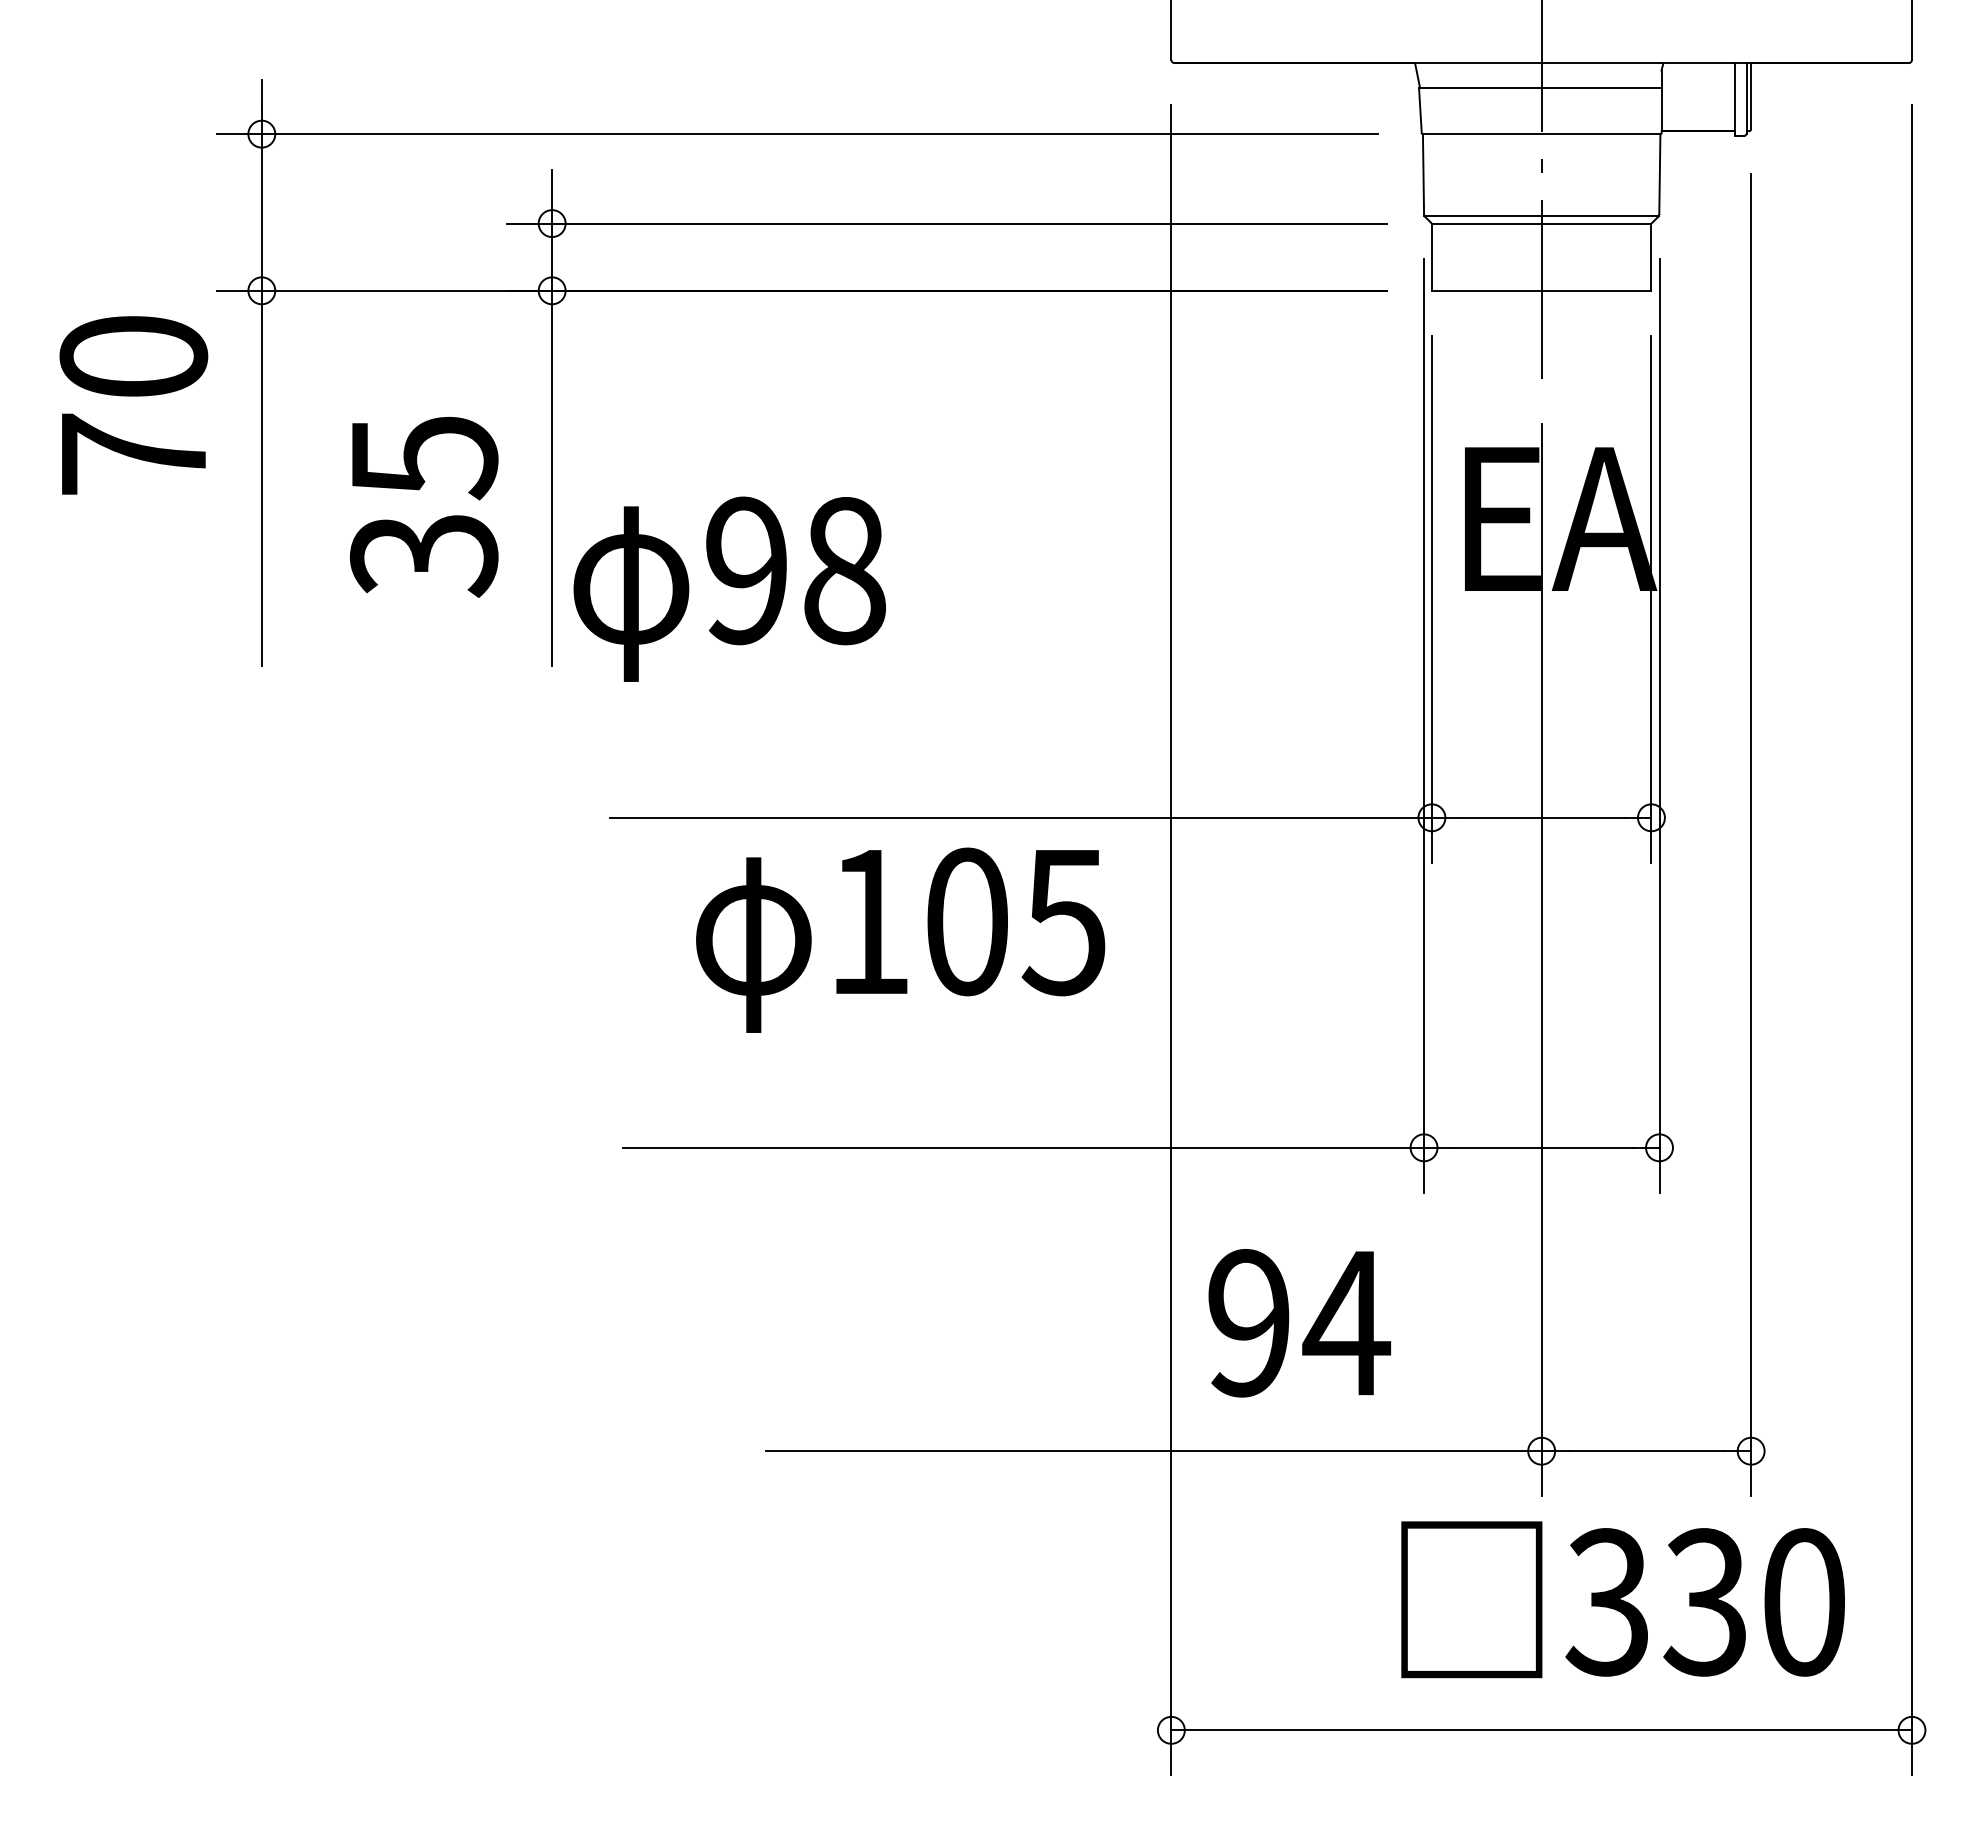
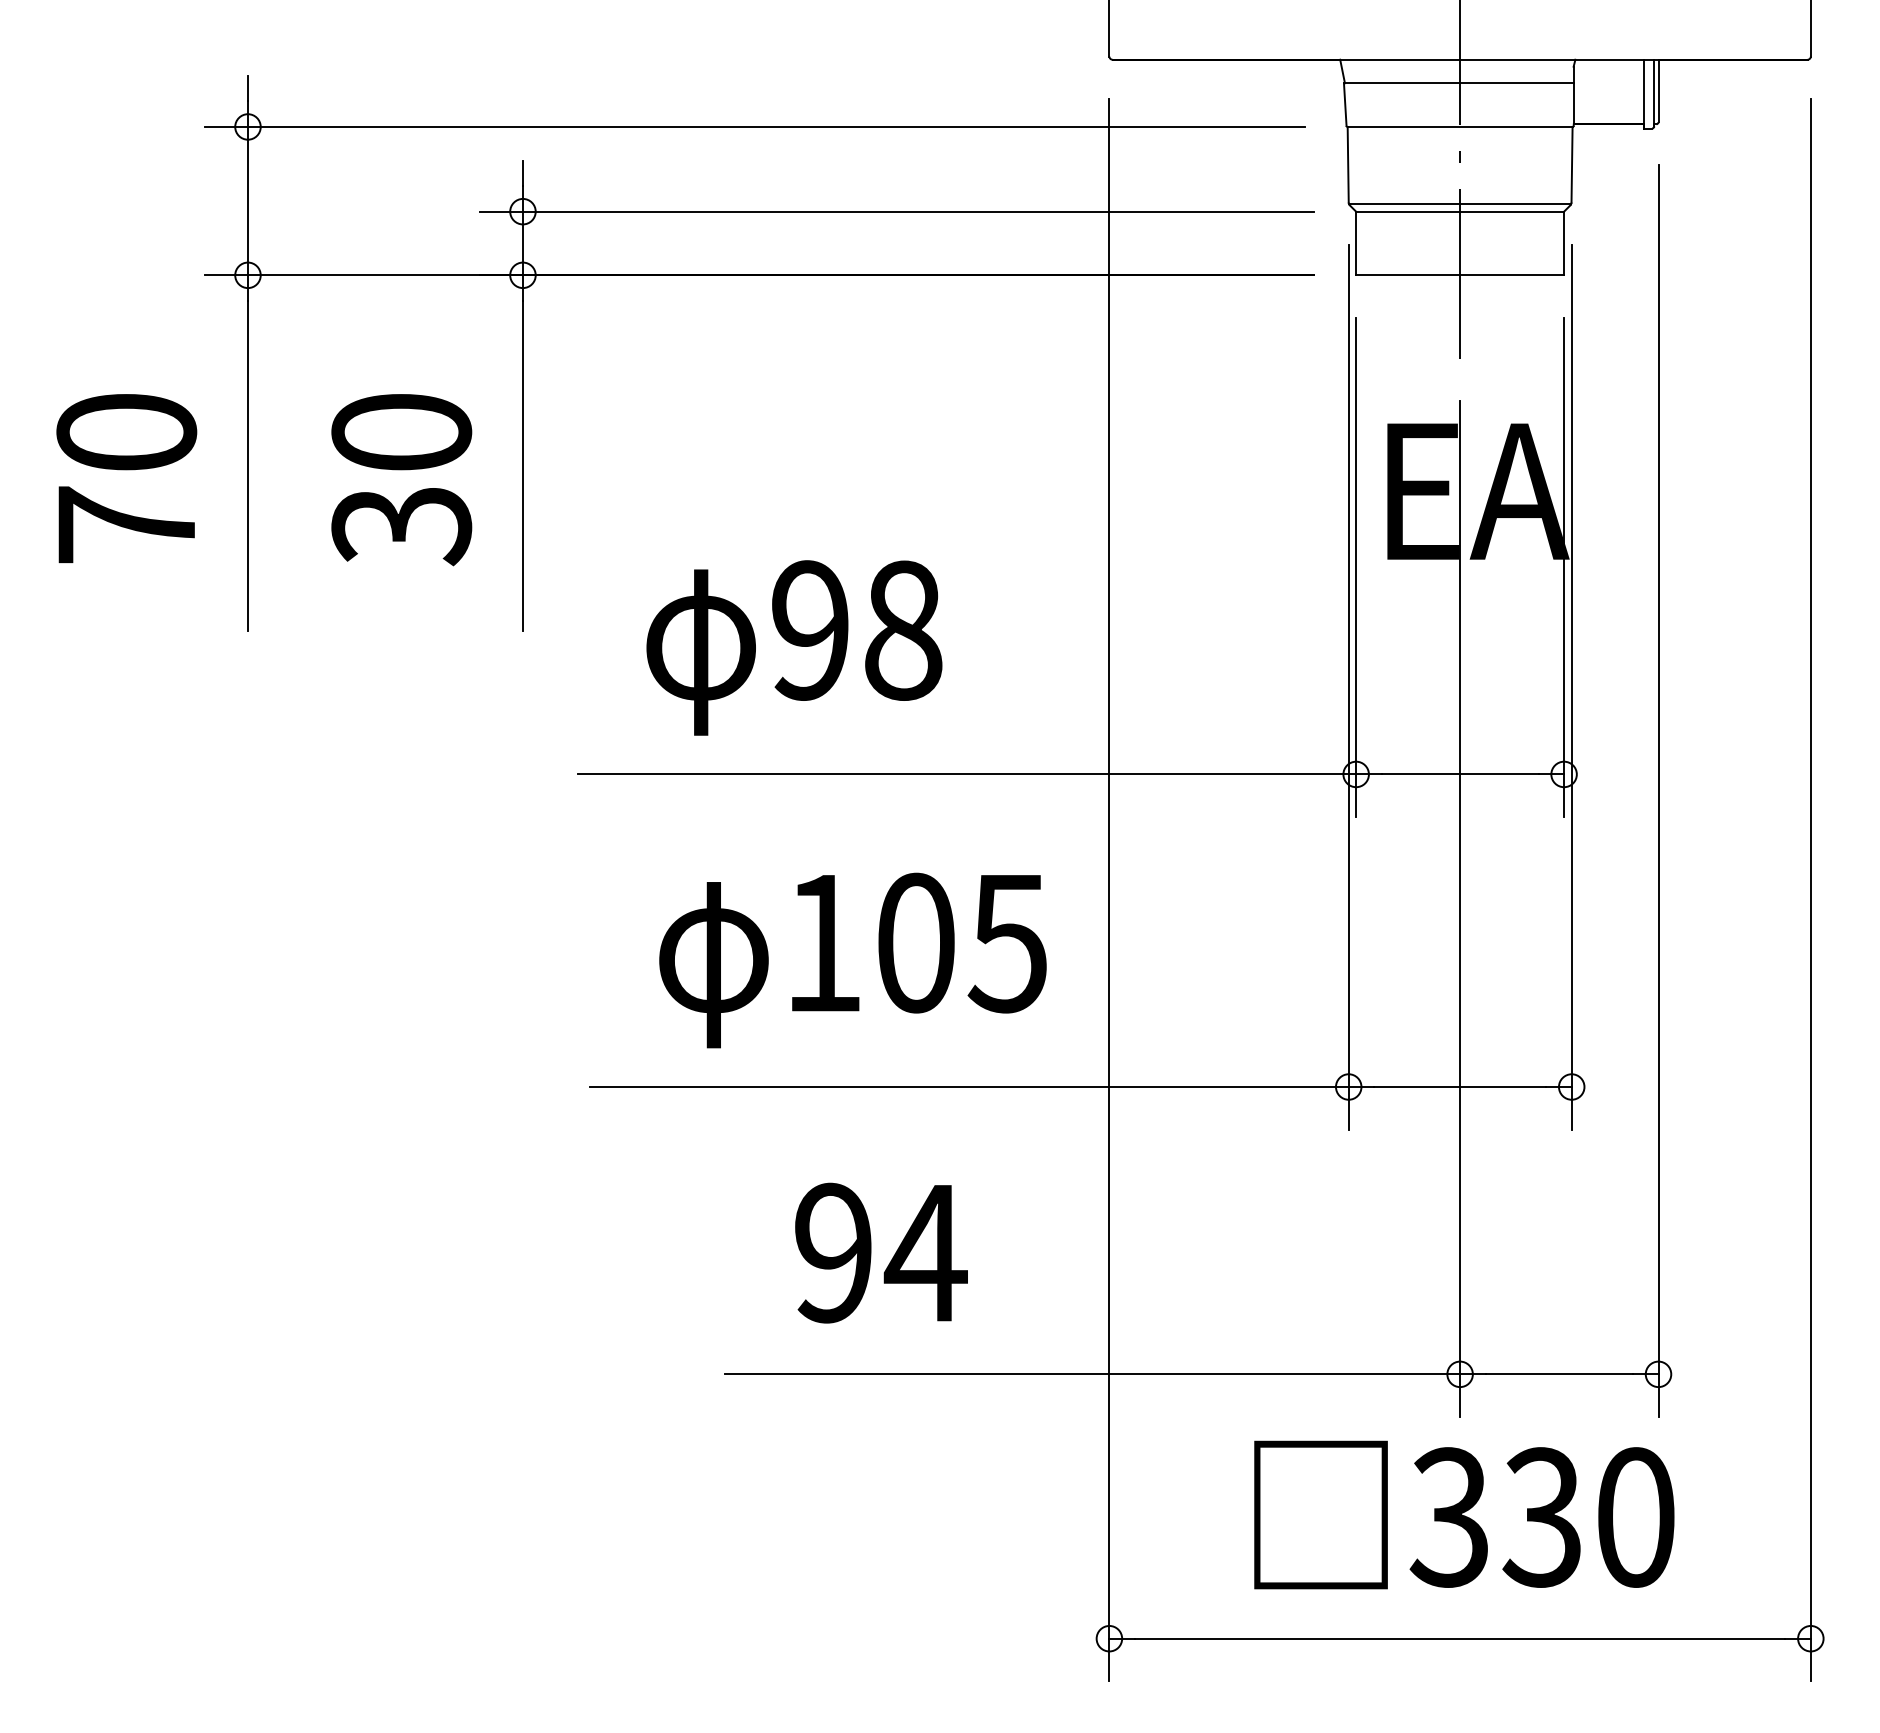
text: (133, 405) -> (126, 478), moved
text: (423, 458) -> (401, 434), 35 -> 30
text: (729, 588) -> (794, 647), moved
text: (900, 939) -> (852, 959), moved
text: (1299, 1323) -> (881, 1253), moved
text: (1622, 1599) -> (1463, 1514), moved

